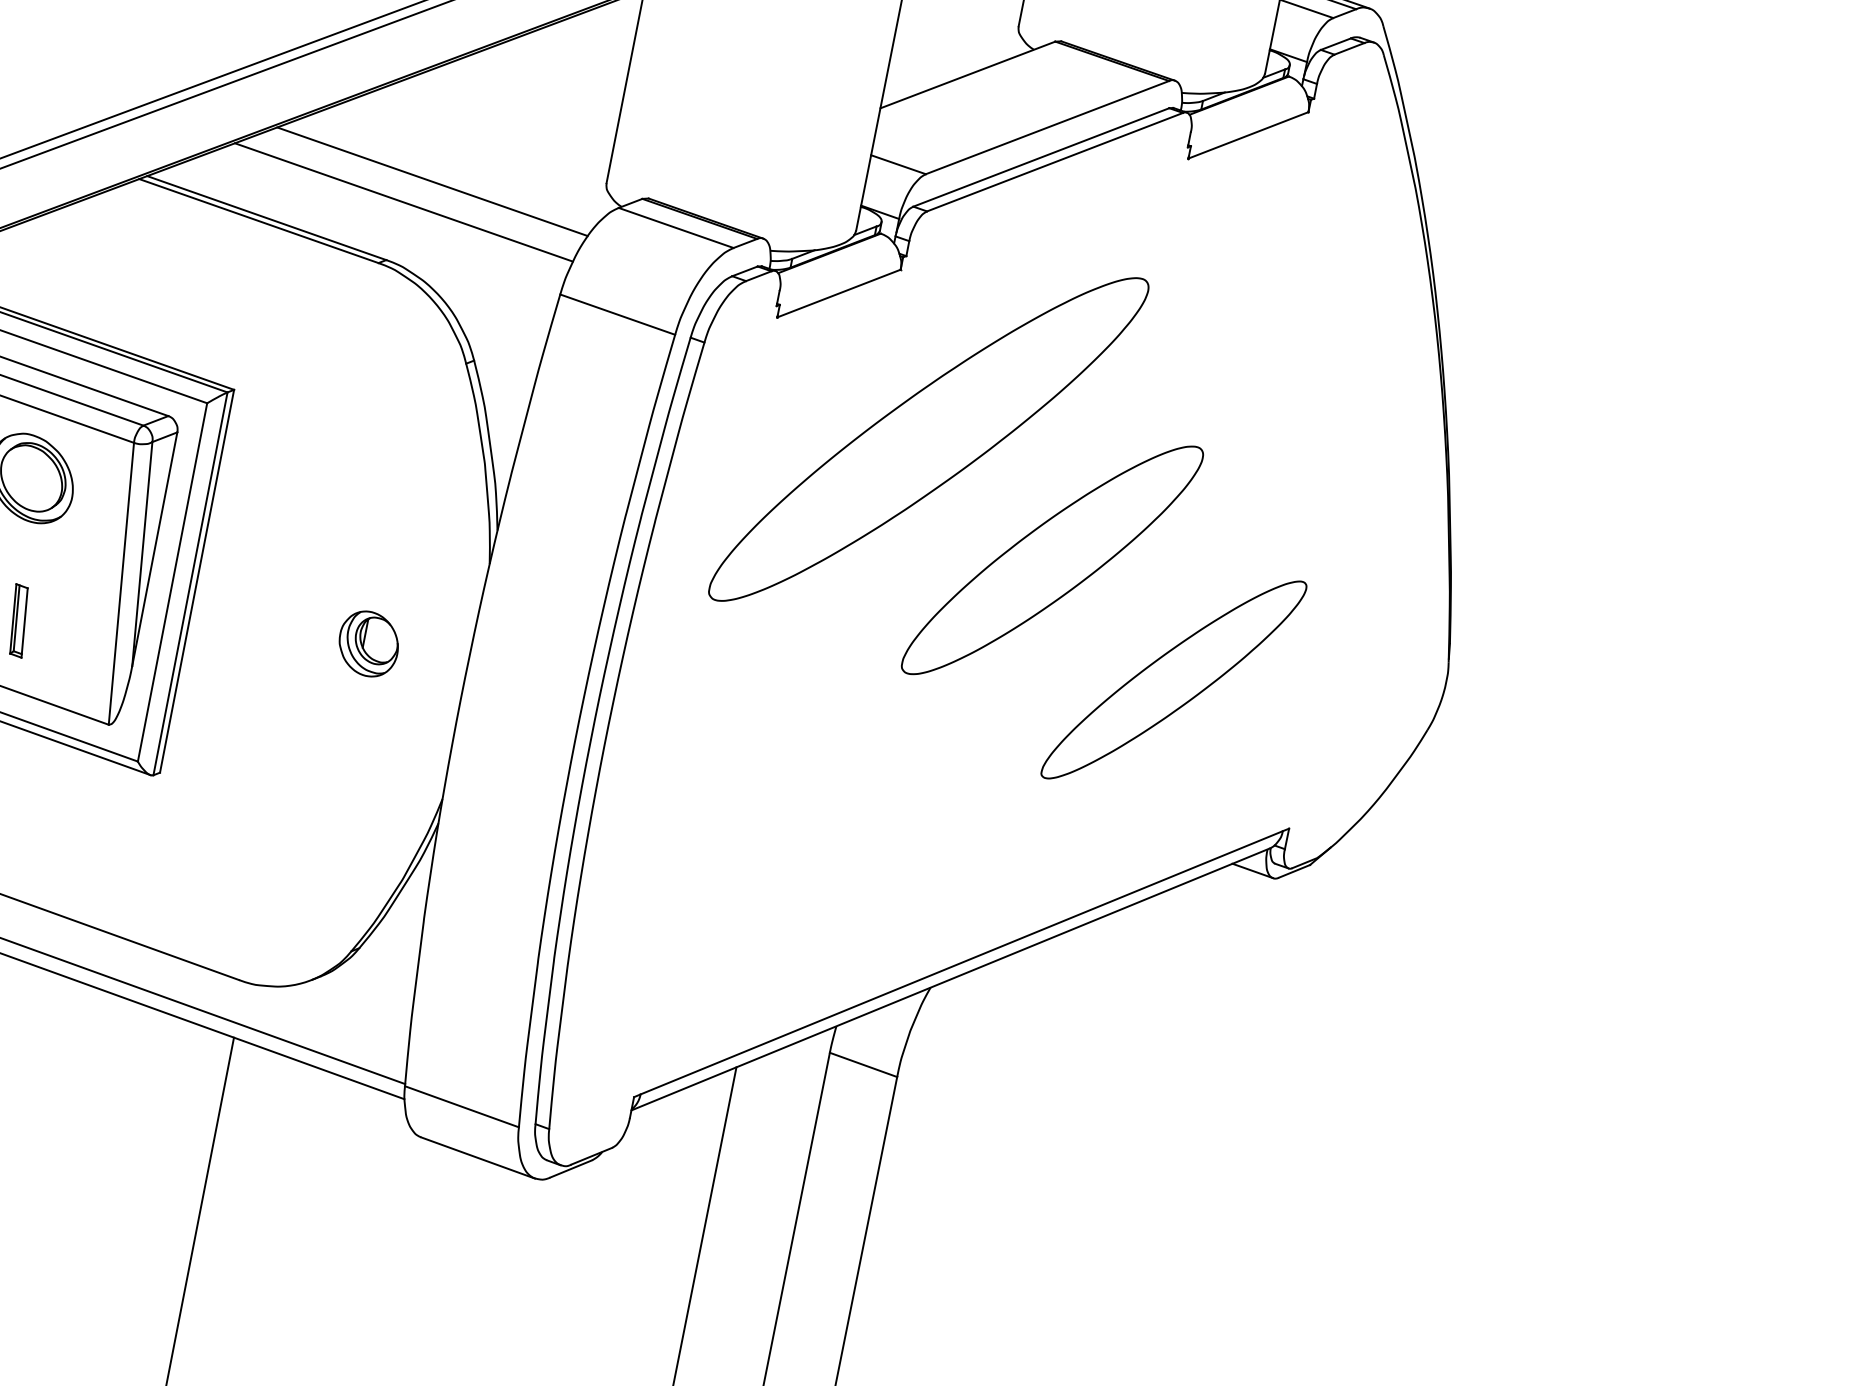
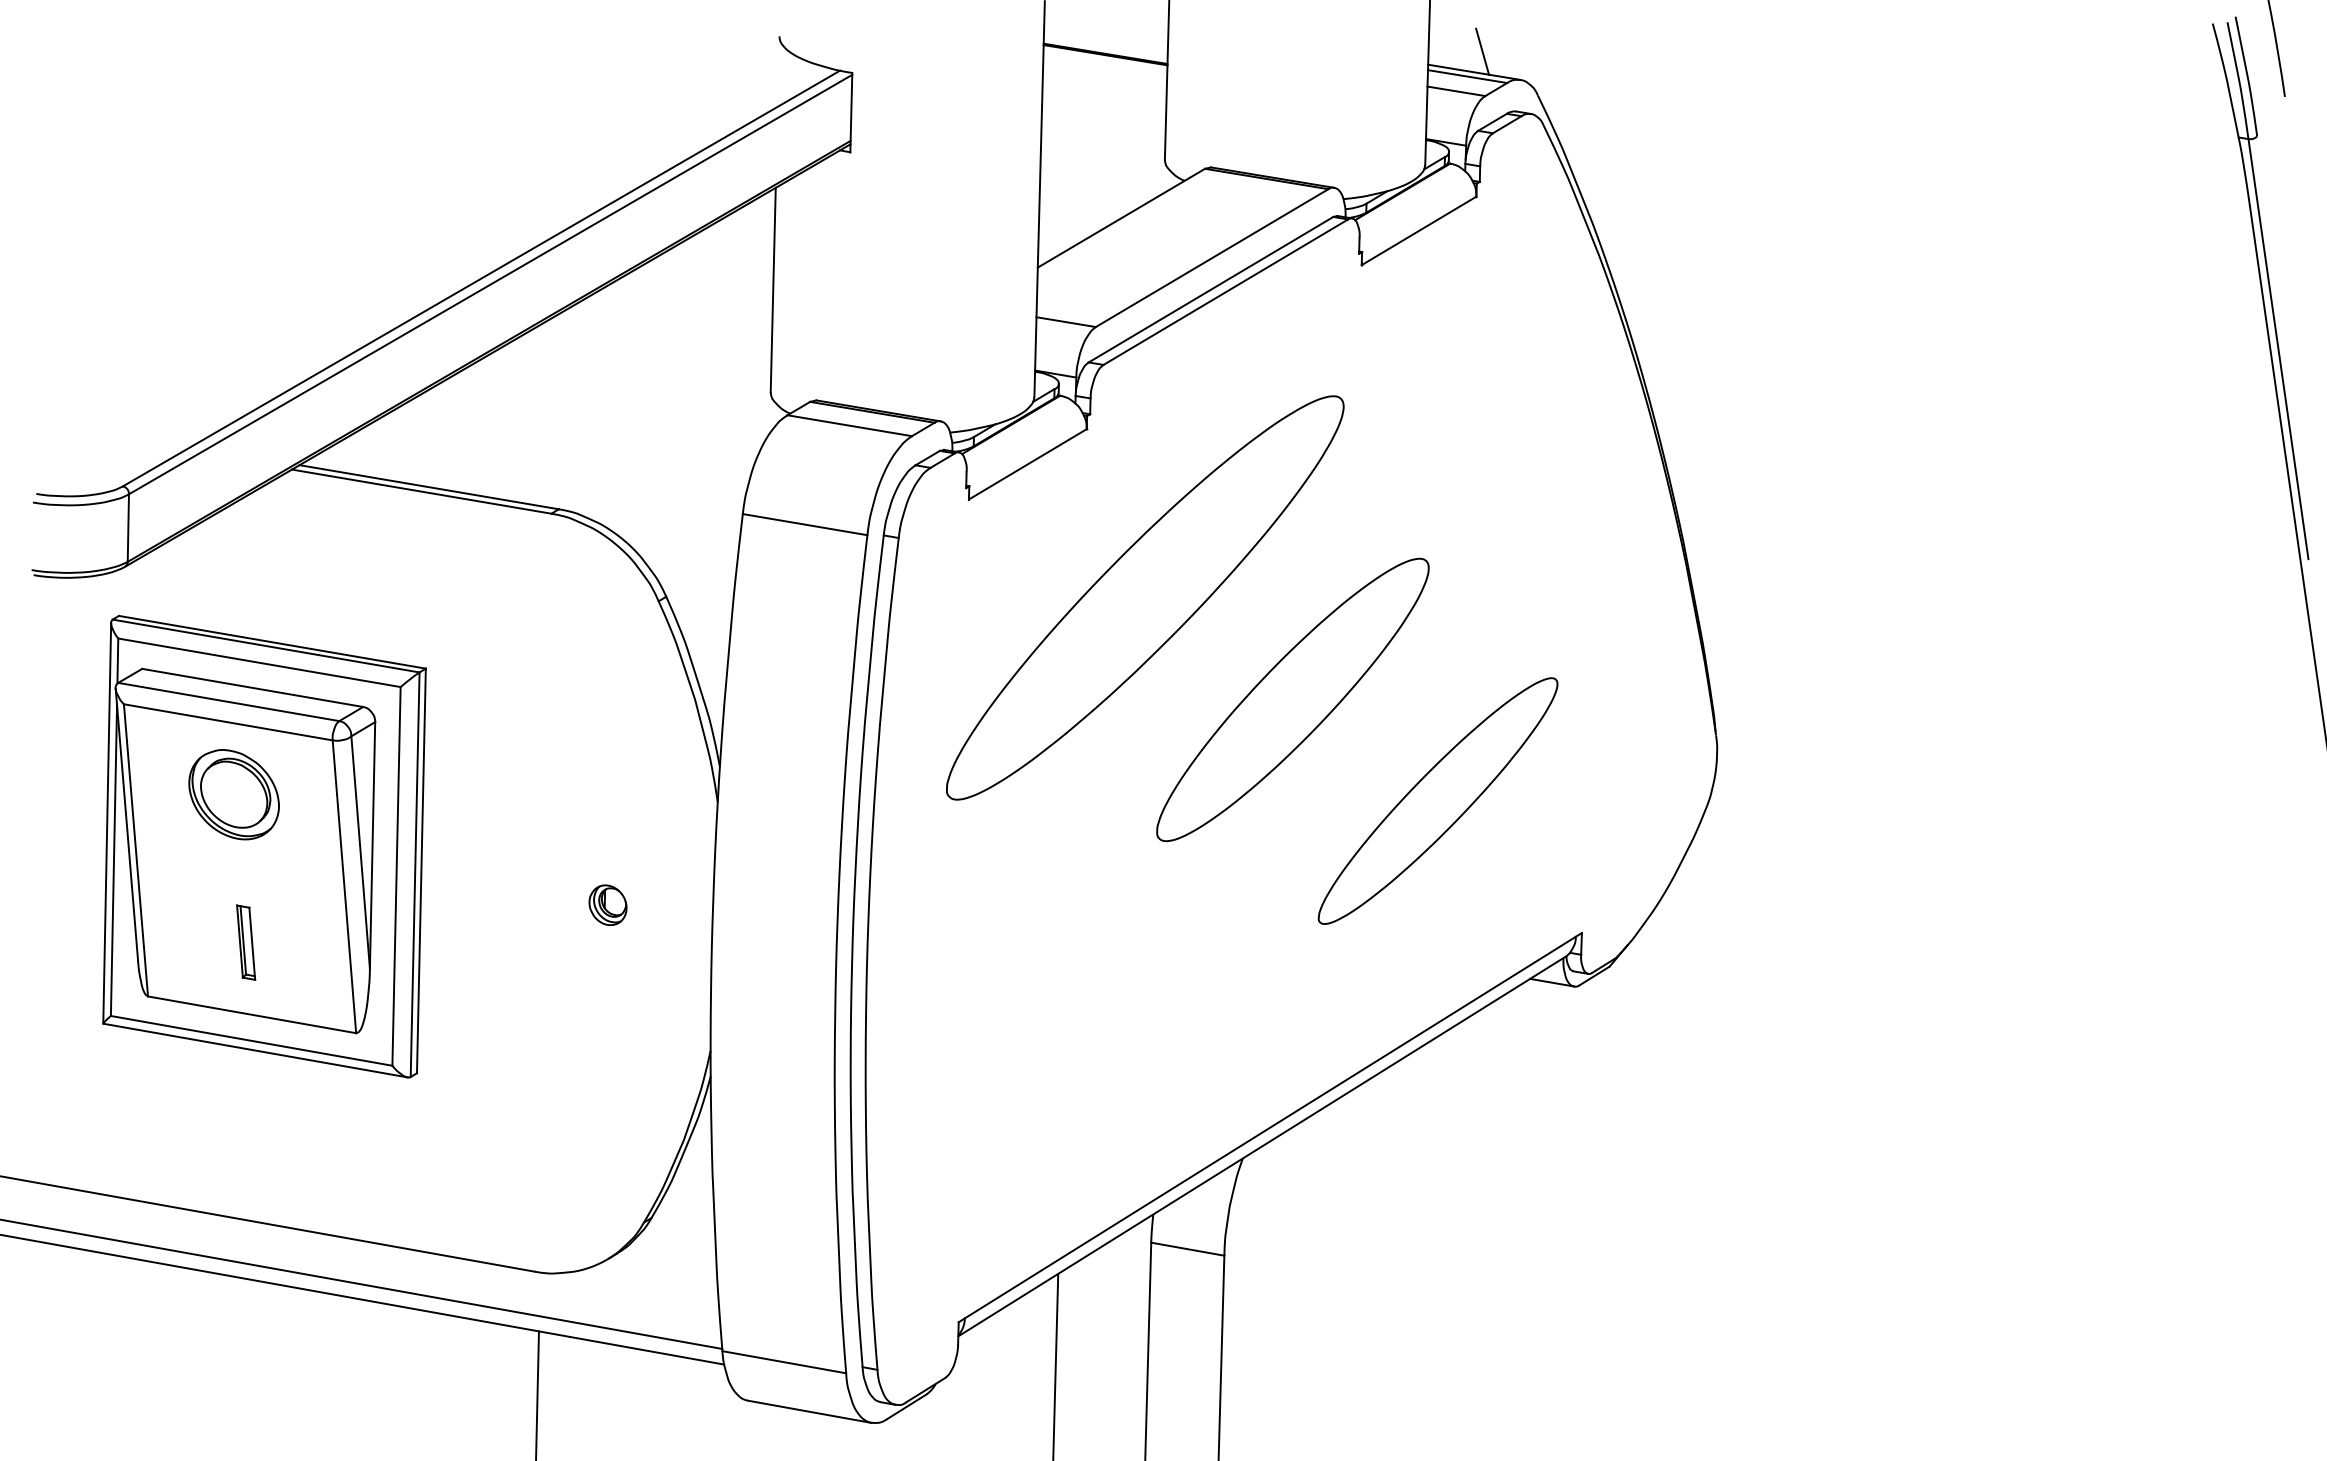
line: (432, 181) -> (592, 420), removed
line: (403, 202) -> (566, 447), removed
part: (368, 644) -> (607, 905), size x0.6

